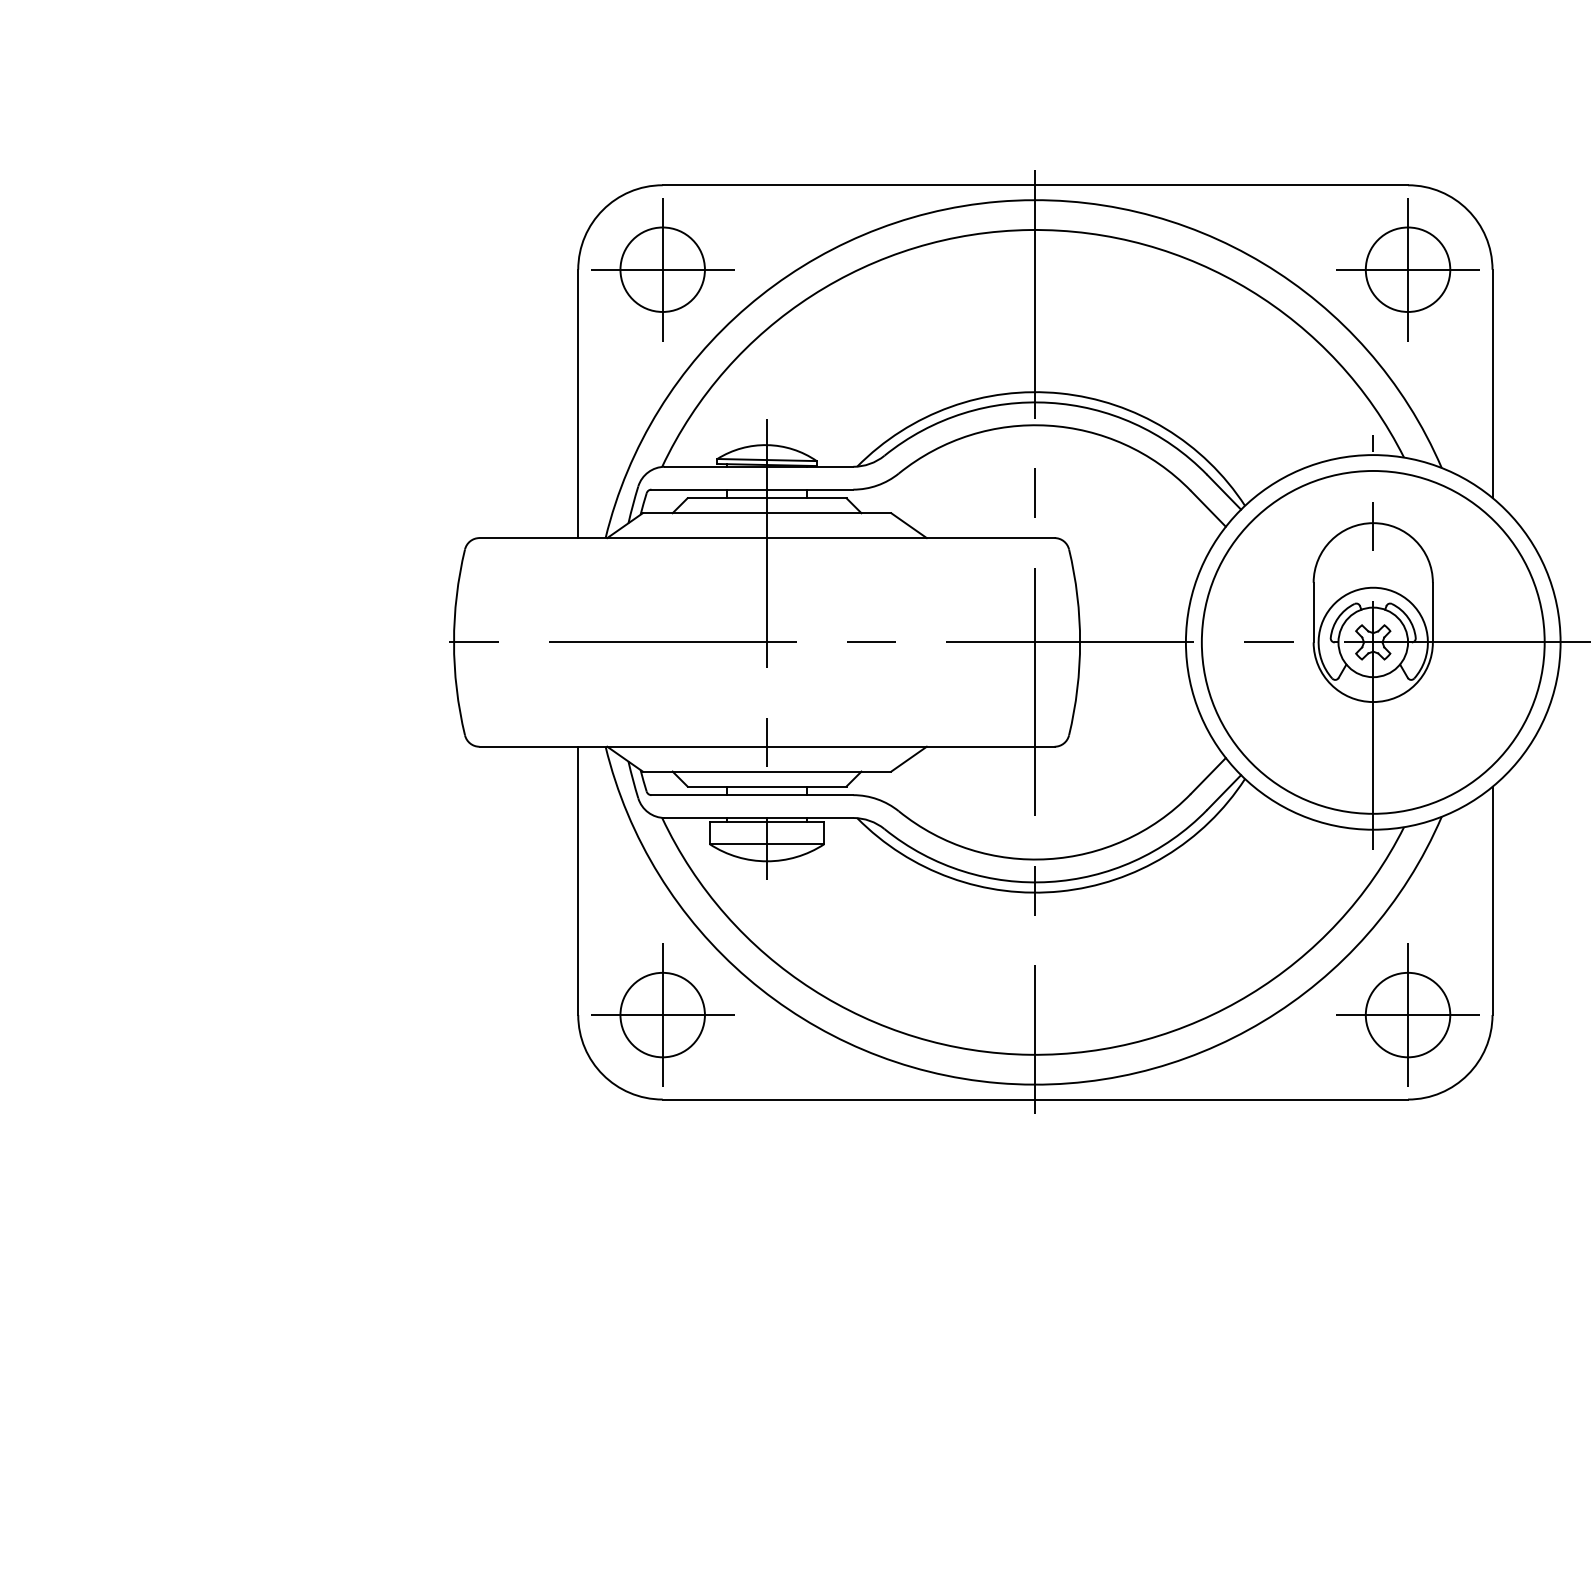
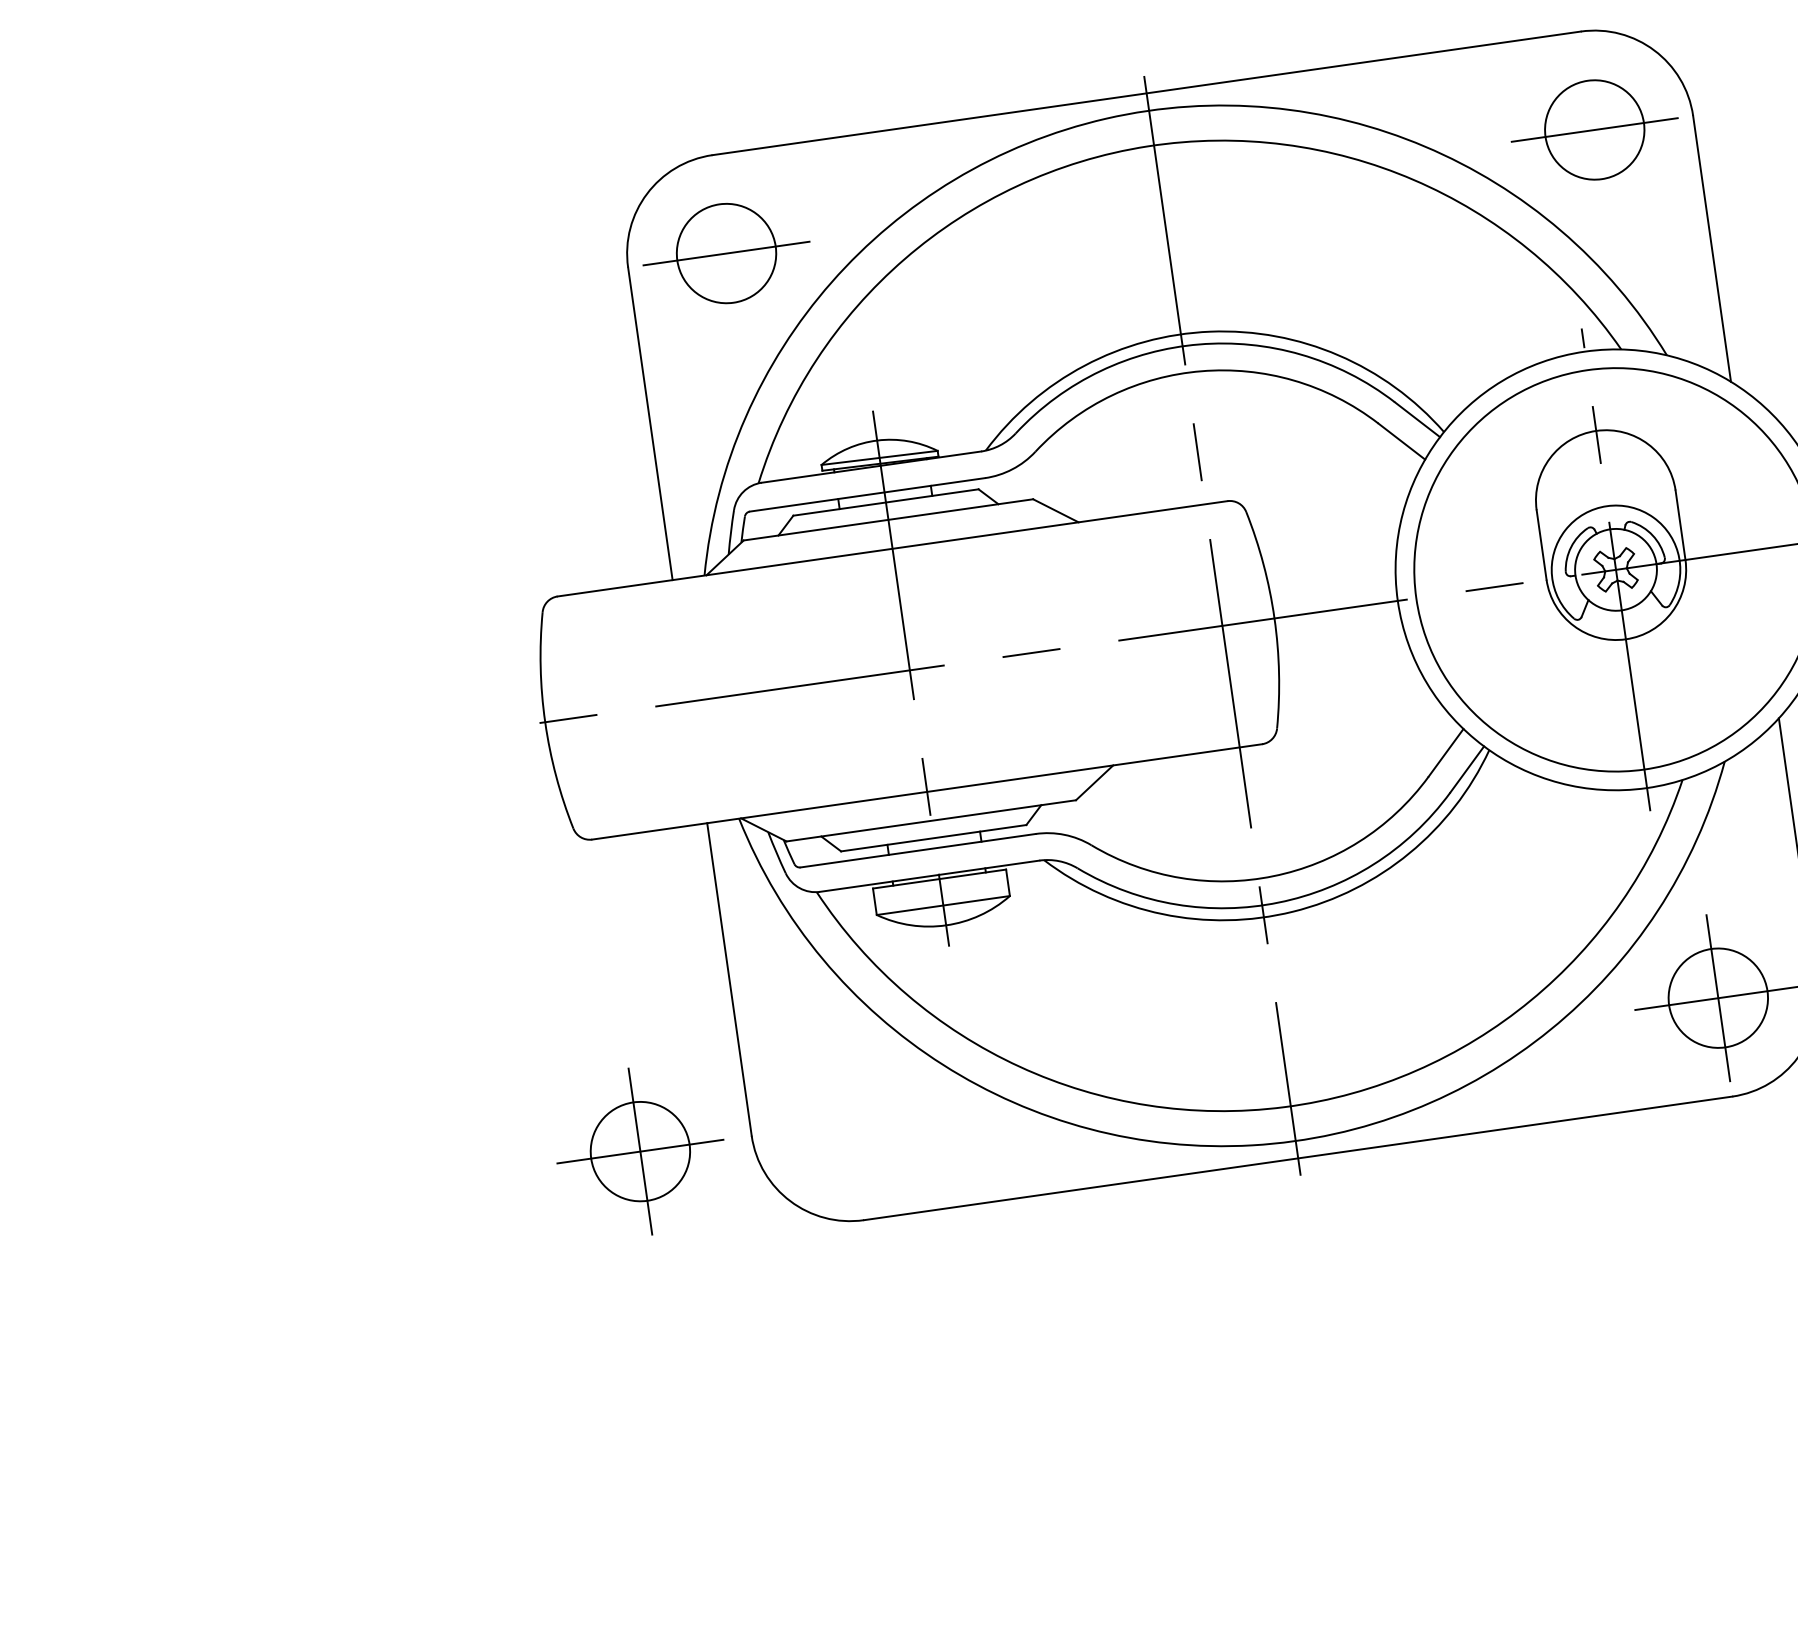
line: (662, 269) -> (726, 253), removed
line: (1408, 269) -> (1595, 129), removed
part: (662, 1014) -> (640, 1150), moved

